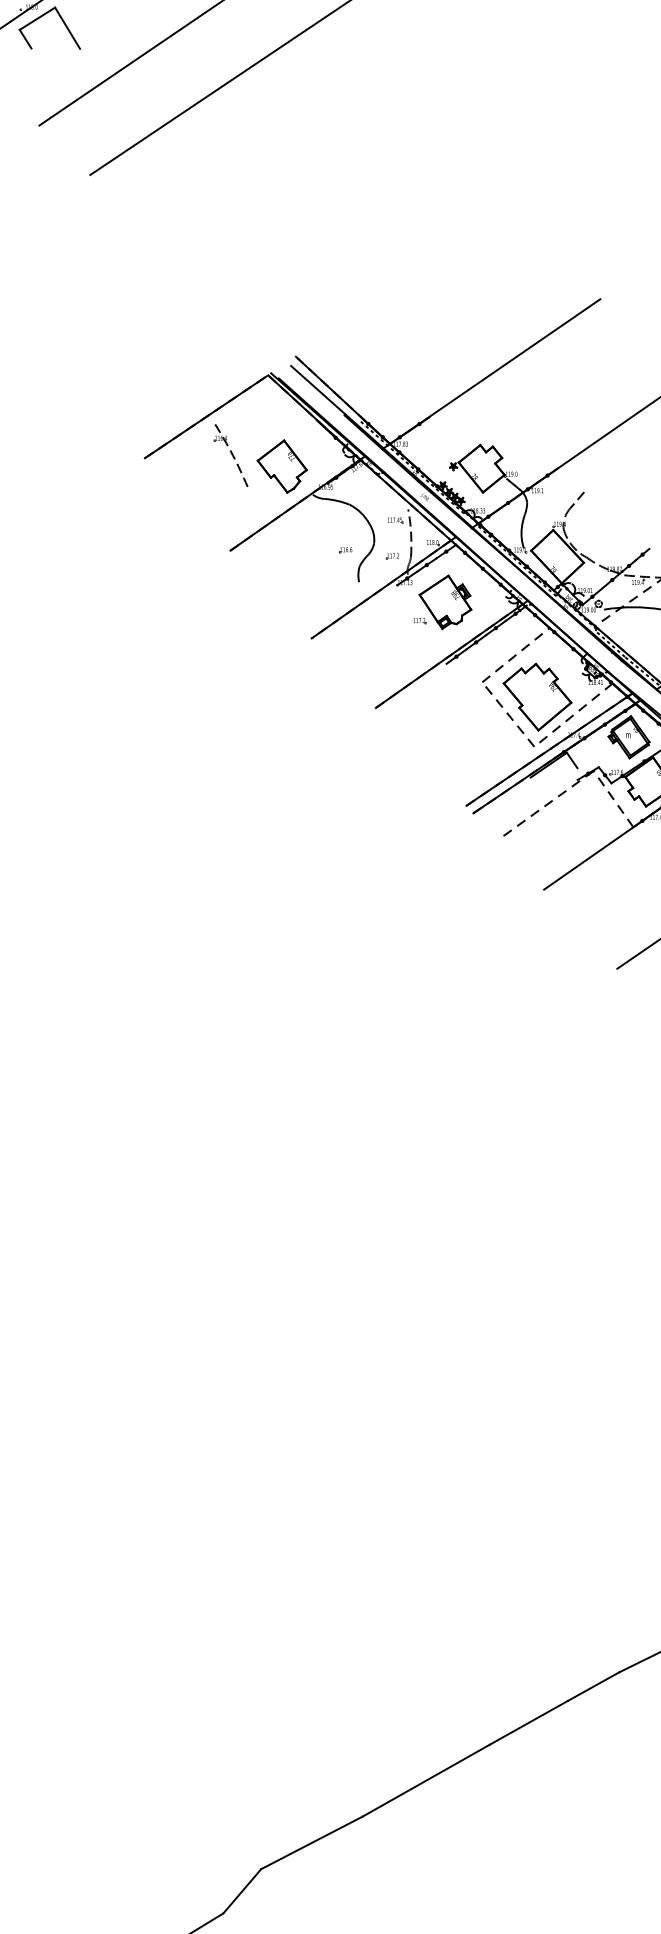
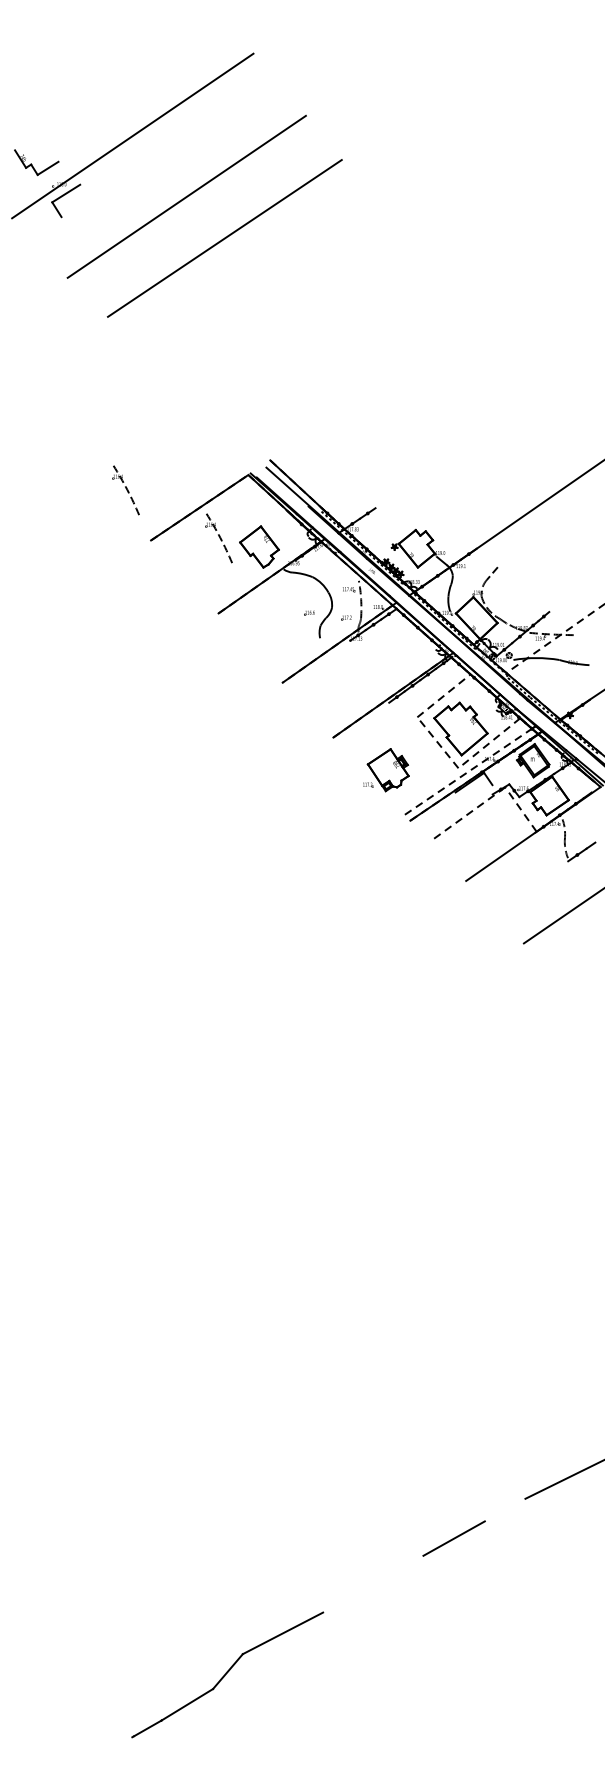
line: (66, 27) -> (89, 200), removed
line: (495, 370) -> (427, 471), removed
part: (112, 394) -> (125, 490), added
part: (443, 602) -> (386, 770), moved
line: (547, 750) -> (468, 771), removed
line: (592, 1685) -> (504, 1509), removed
line: (426, 1779) -> (373, 1583), removed

